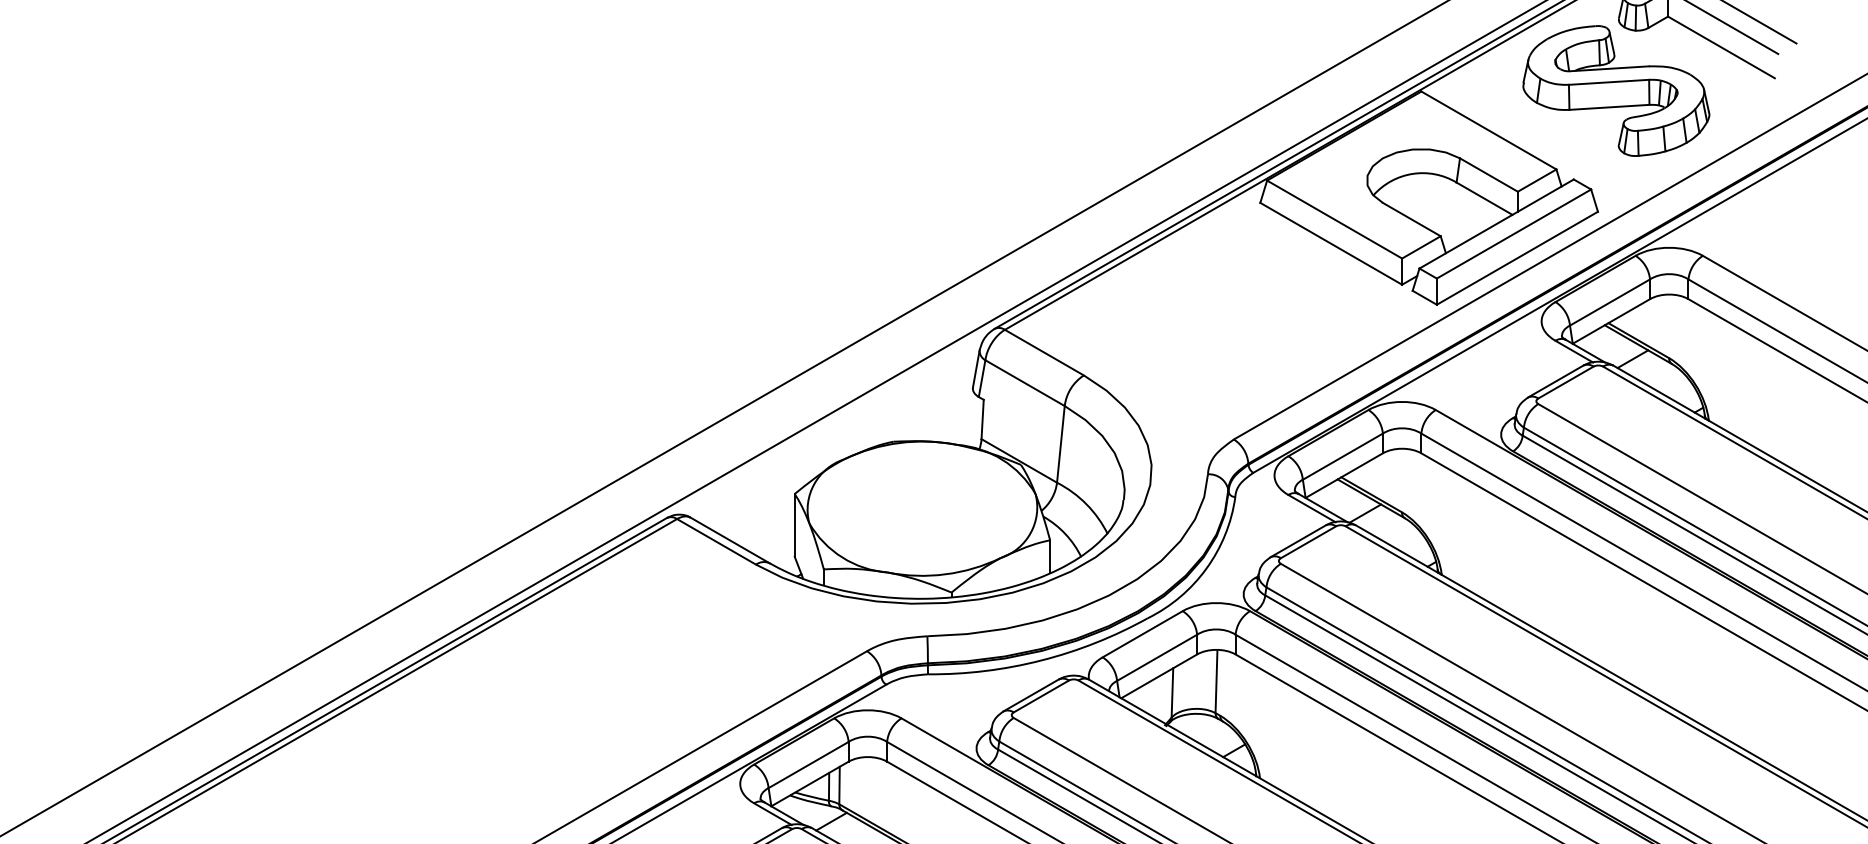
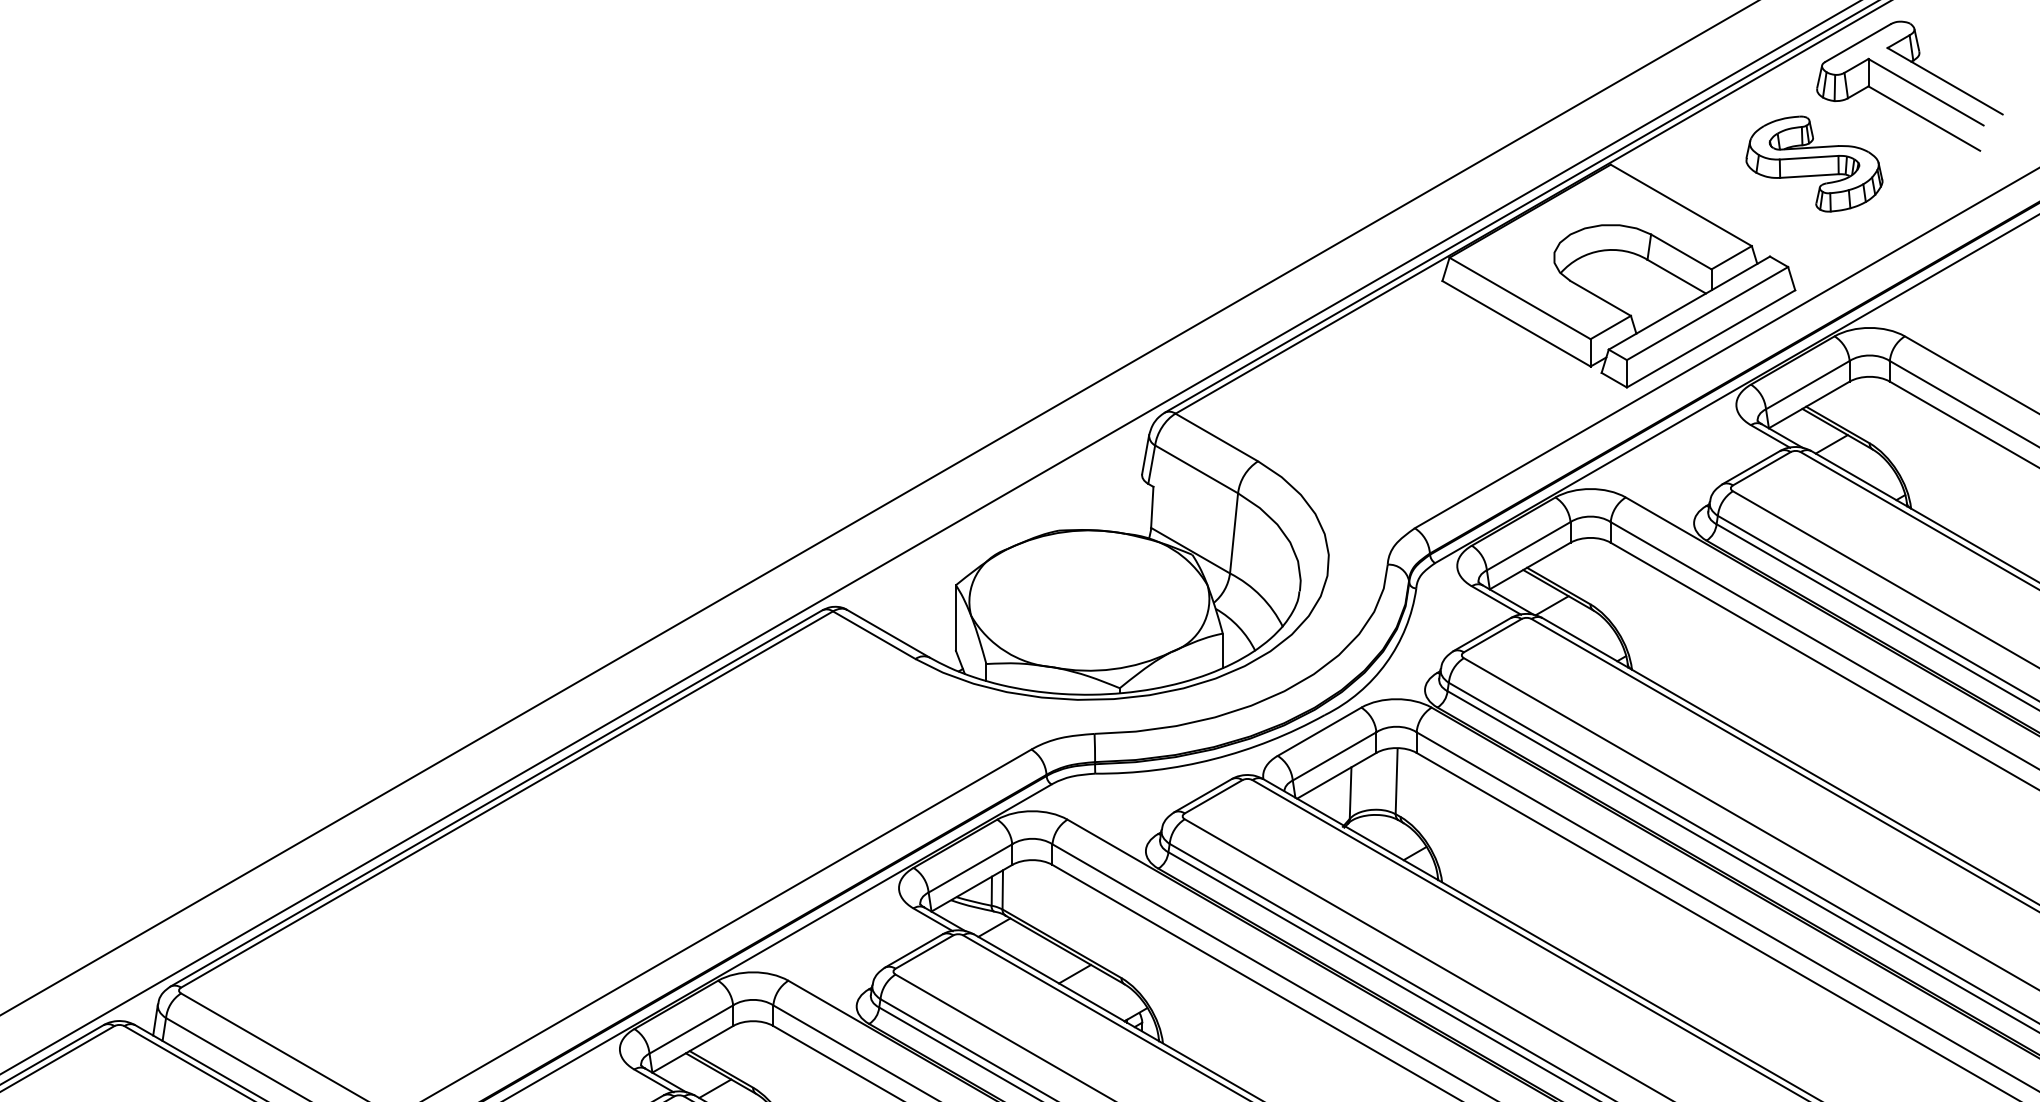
part: (1616, 90) -> (1814, 163), size x0.7

